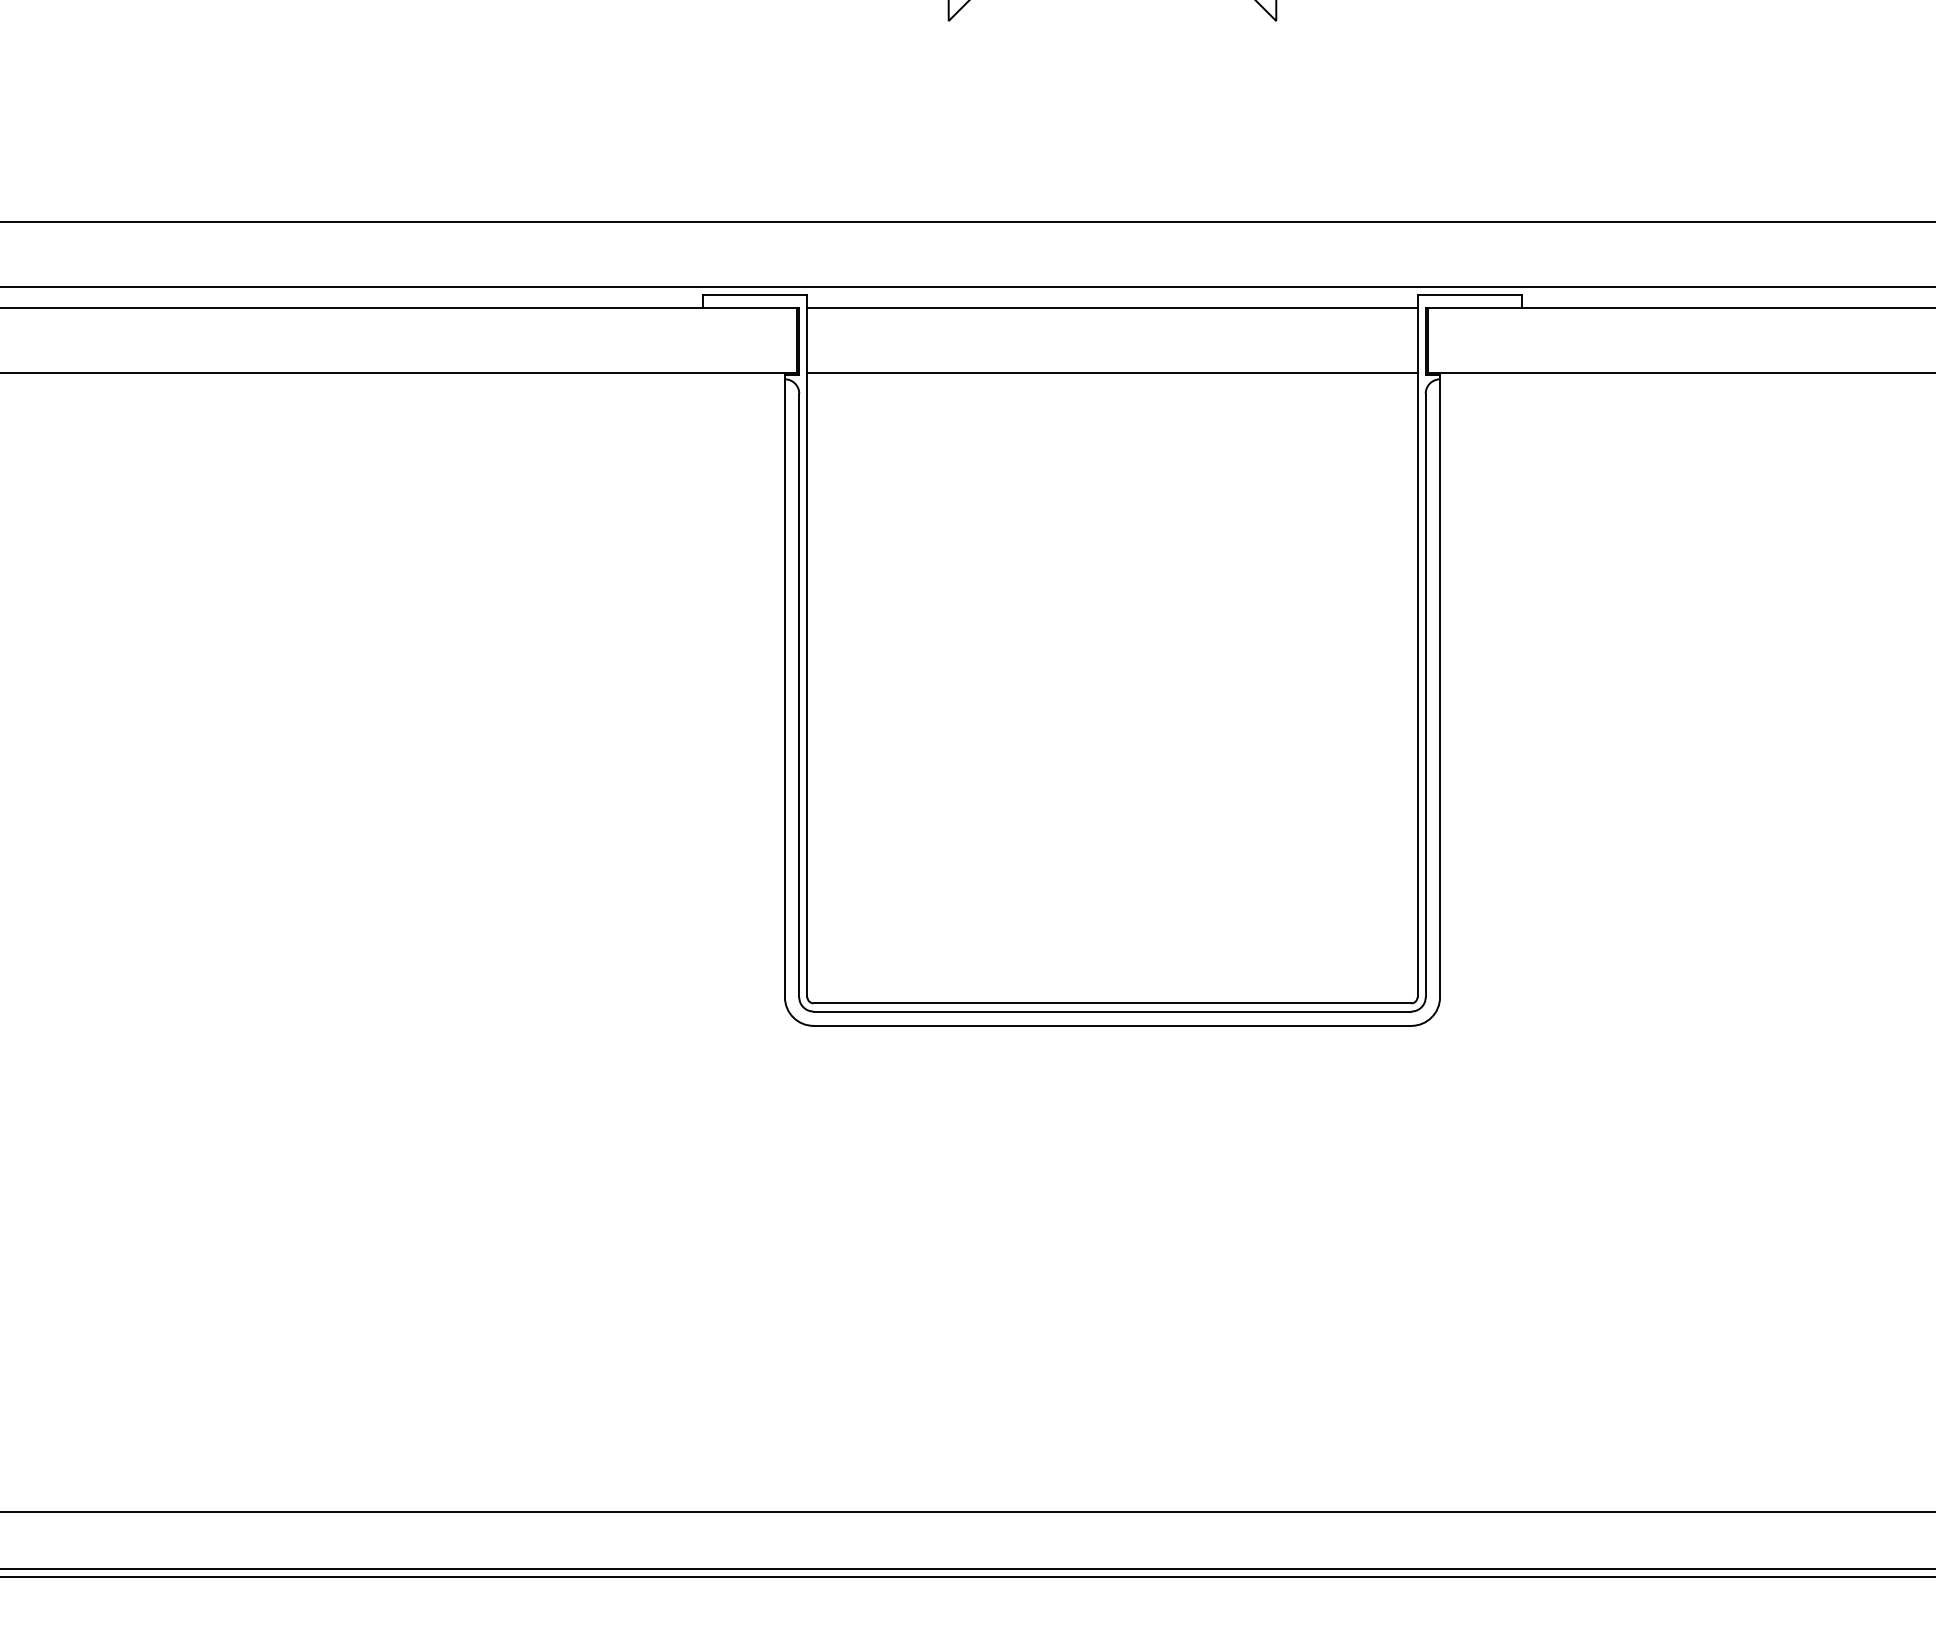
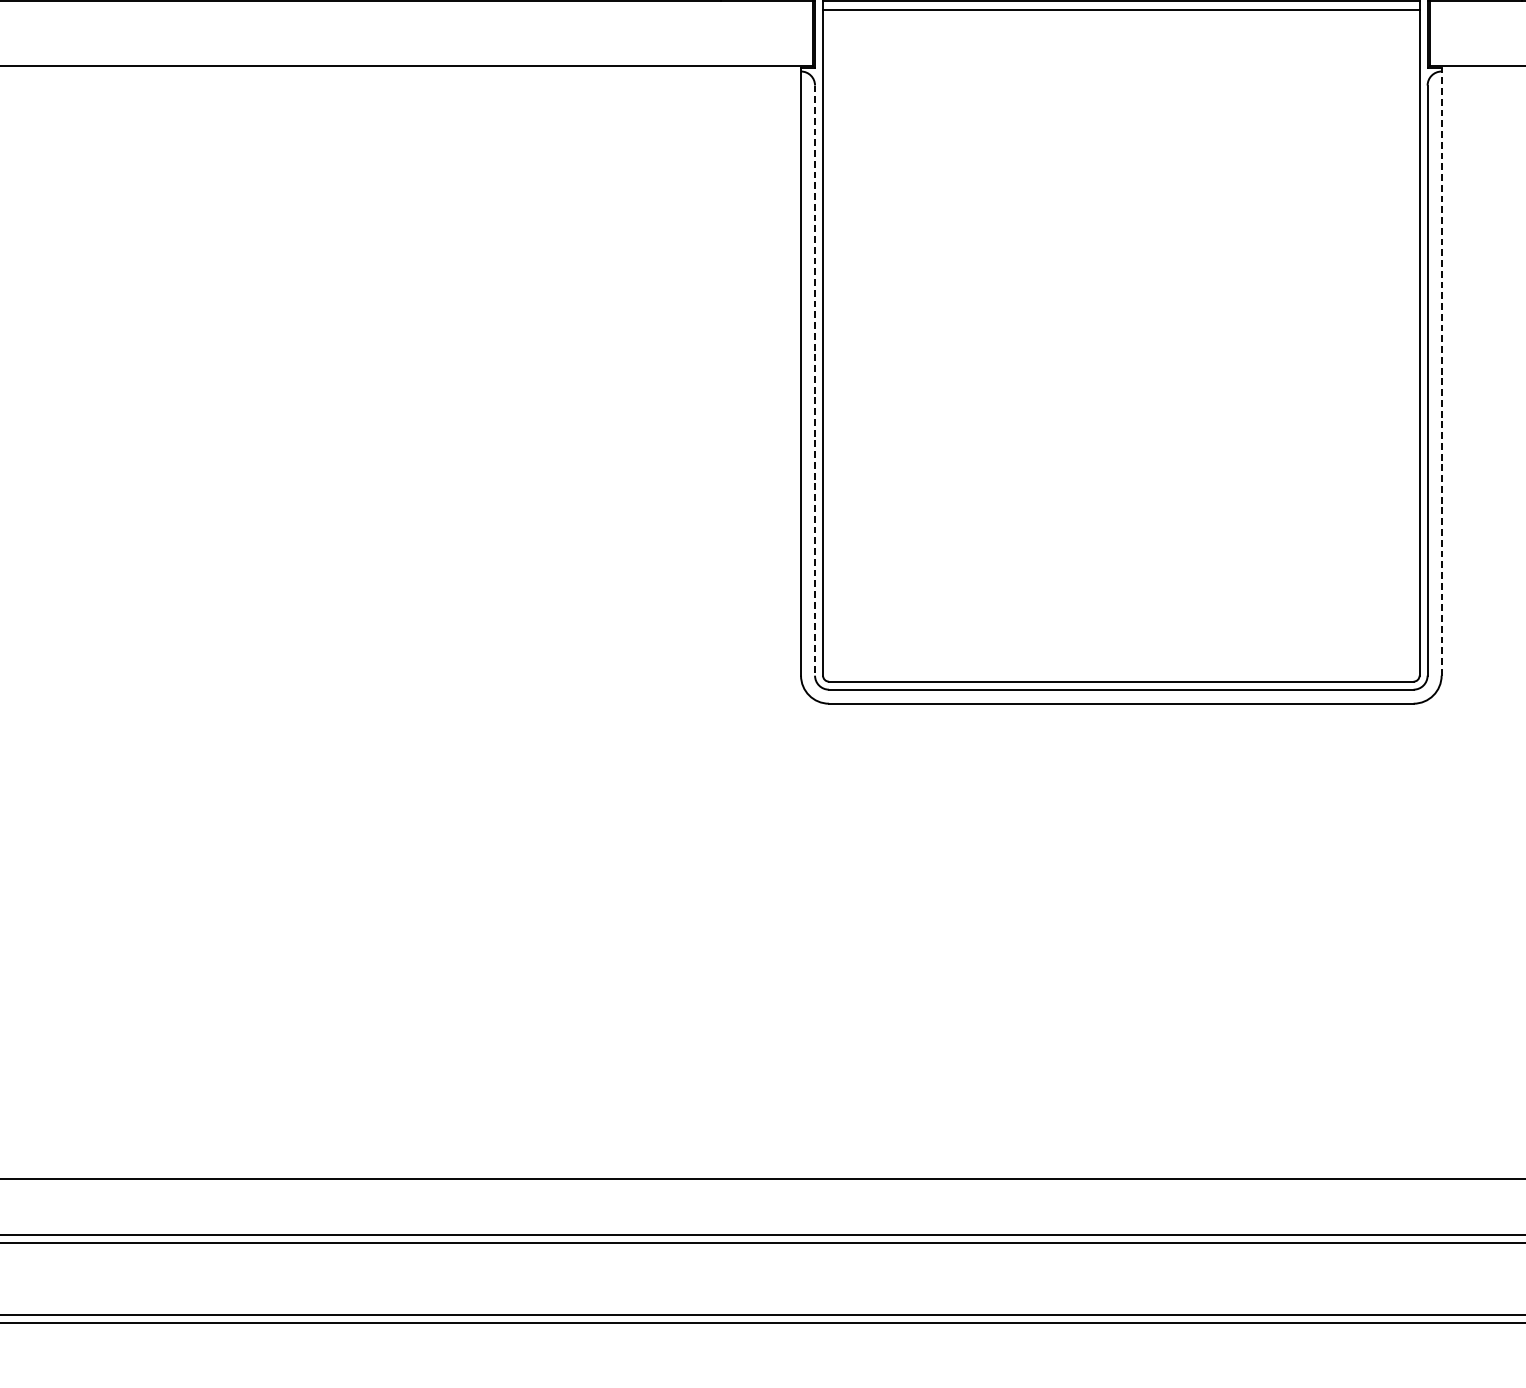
line: (1112, 373) -> (1121, 10), moved
line: (1440, 686) -> (1442, 371), solid -> dashed
line: (799, 695) -> (815, 380), solid -> dashed

